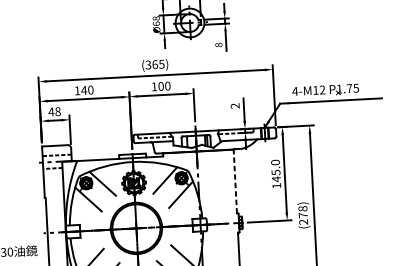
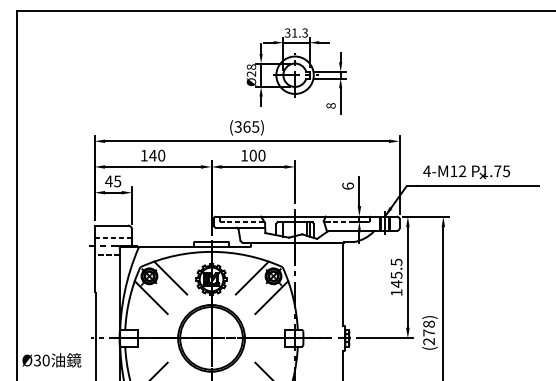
text: (156, 23) -> (251, 73), Ø68 -> Ø28
text: (234, 105) -> (347, 185), 2 -> 6
text: (57, 111) -> (117, 181), 48 -> 45
text: (275, 161) -> (396, 261), 145.0 -> 145.5
line: (235, 181) -> (343, 284), dashed -> solid

